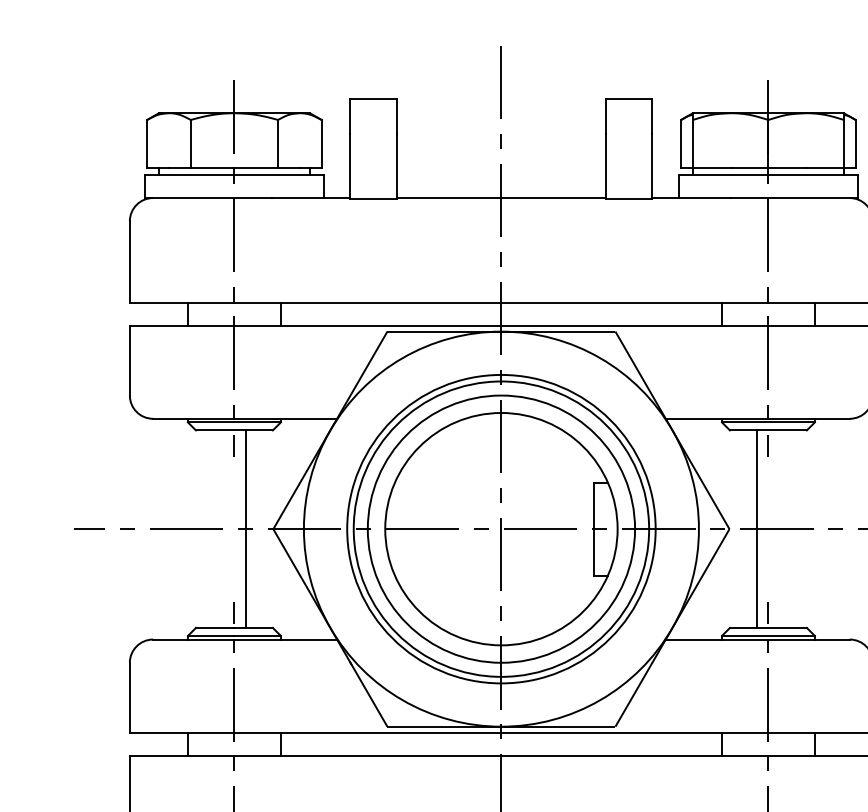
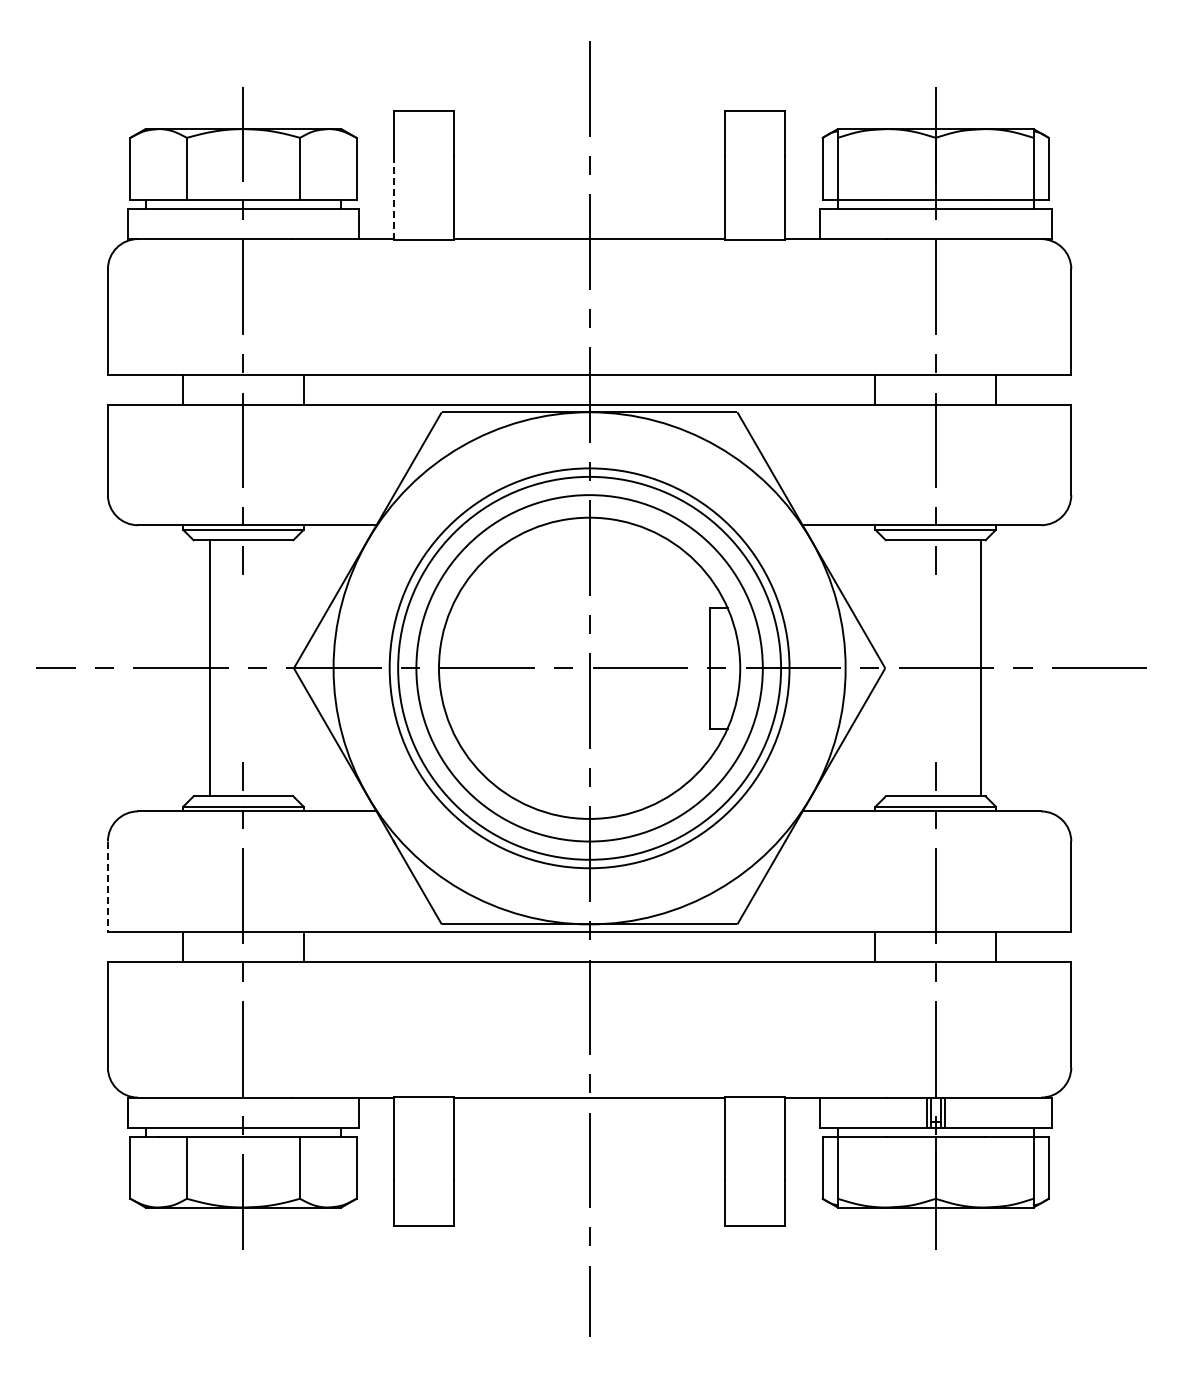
line: (350, 166) -> (393, 198), solid -> dashed
line: (246, 529) -> (210, 668), moved
line: (756, 529) -> (980, 668), moved
line: (129, 698) -> (107, 887), solid -> dashed

